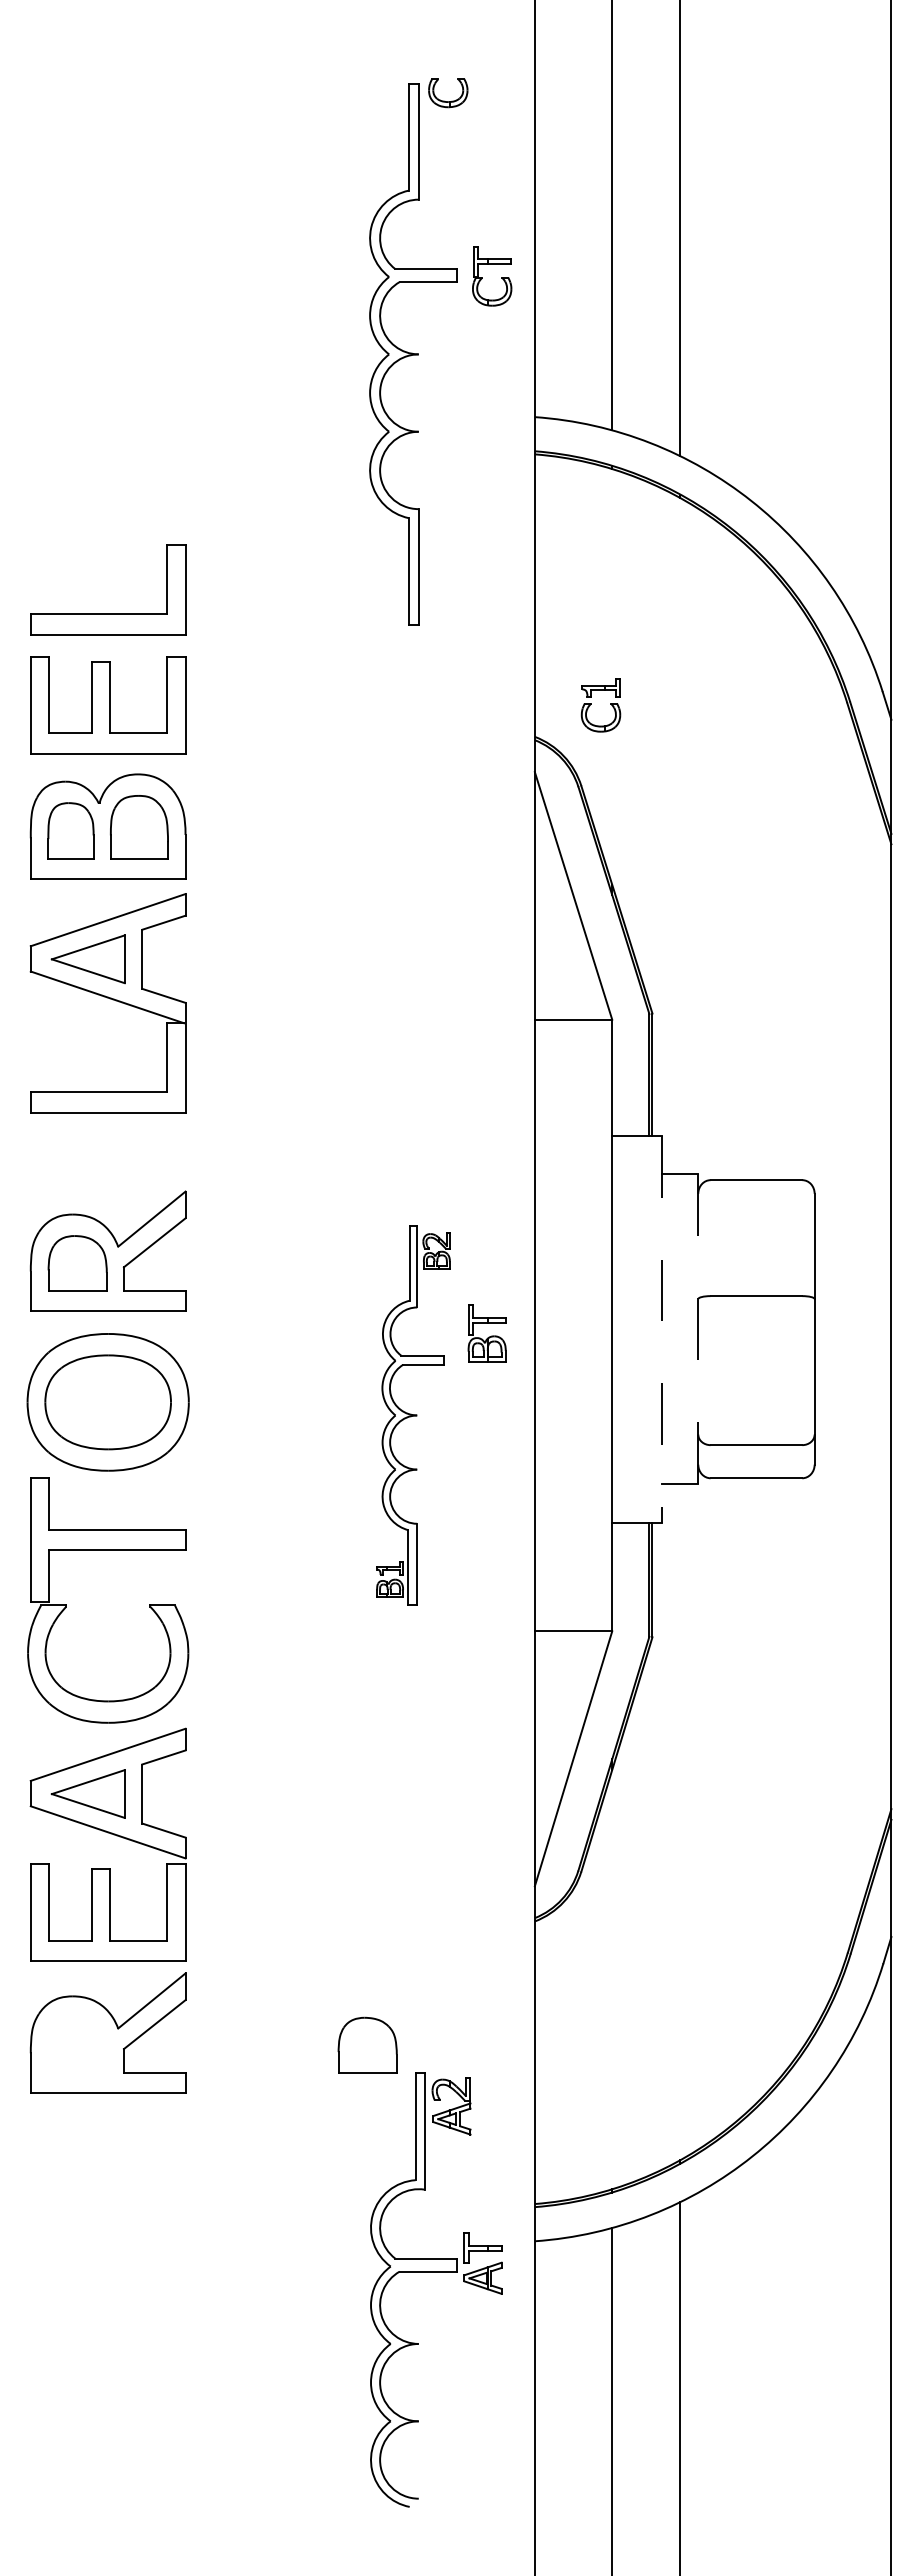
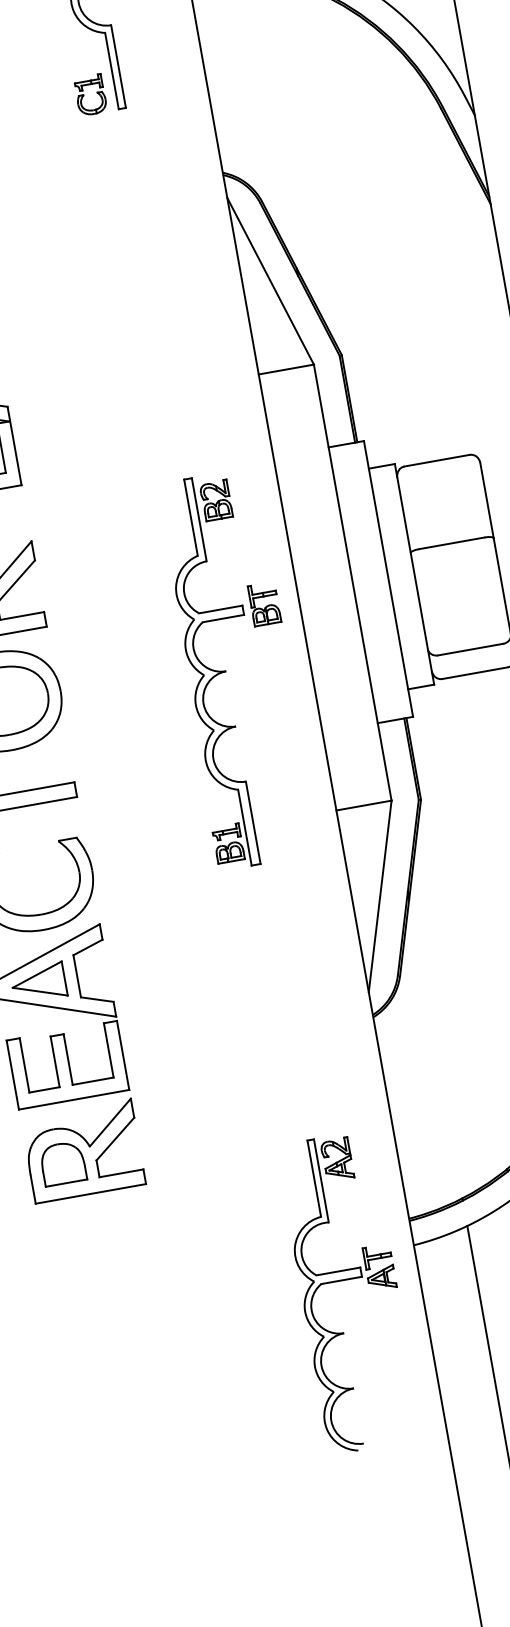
part: (591, 704) -> (83, 95), moved
line: (661, 1329) -> (388, 579), dashed -> solid
line: (698, 1329) -> (414, 574), dashed -> solid
part: (413, 1415) -> (222, 672), size x1.43
part: (367, 2044) -> (62, 1163), moved

